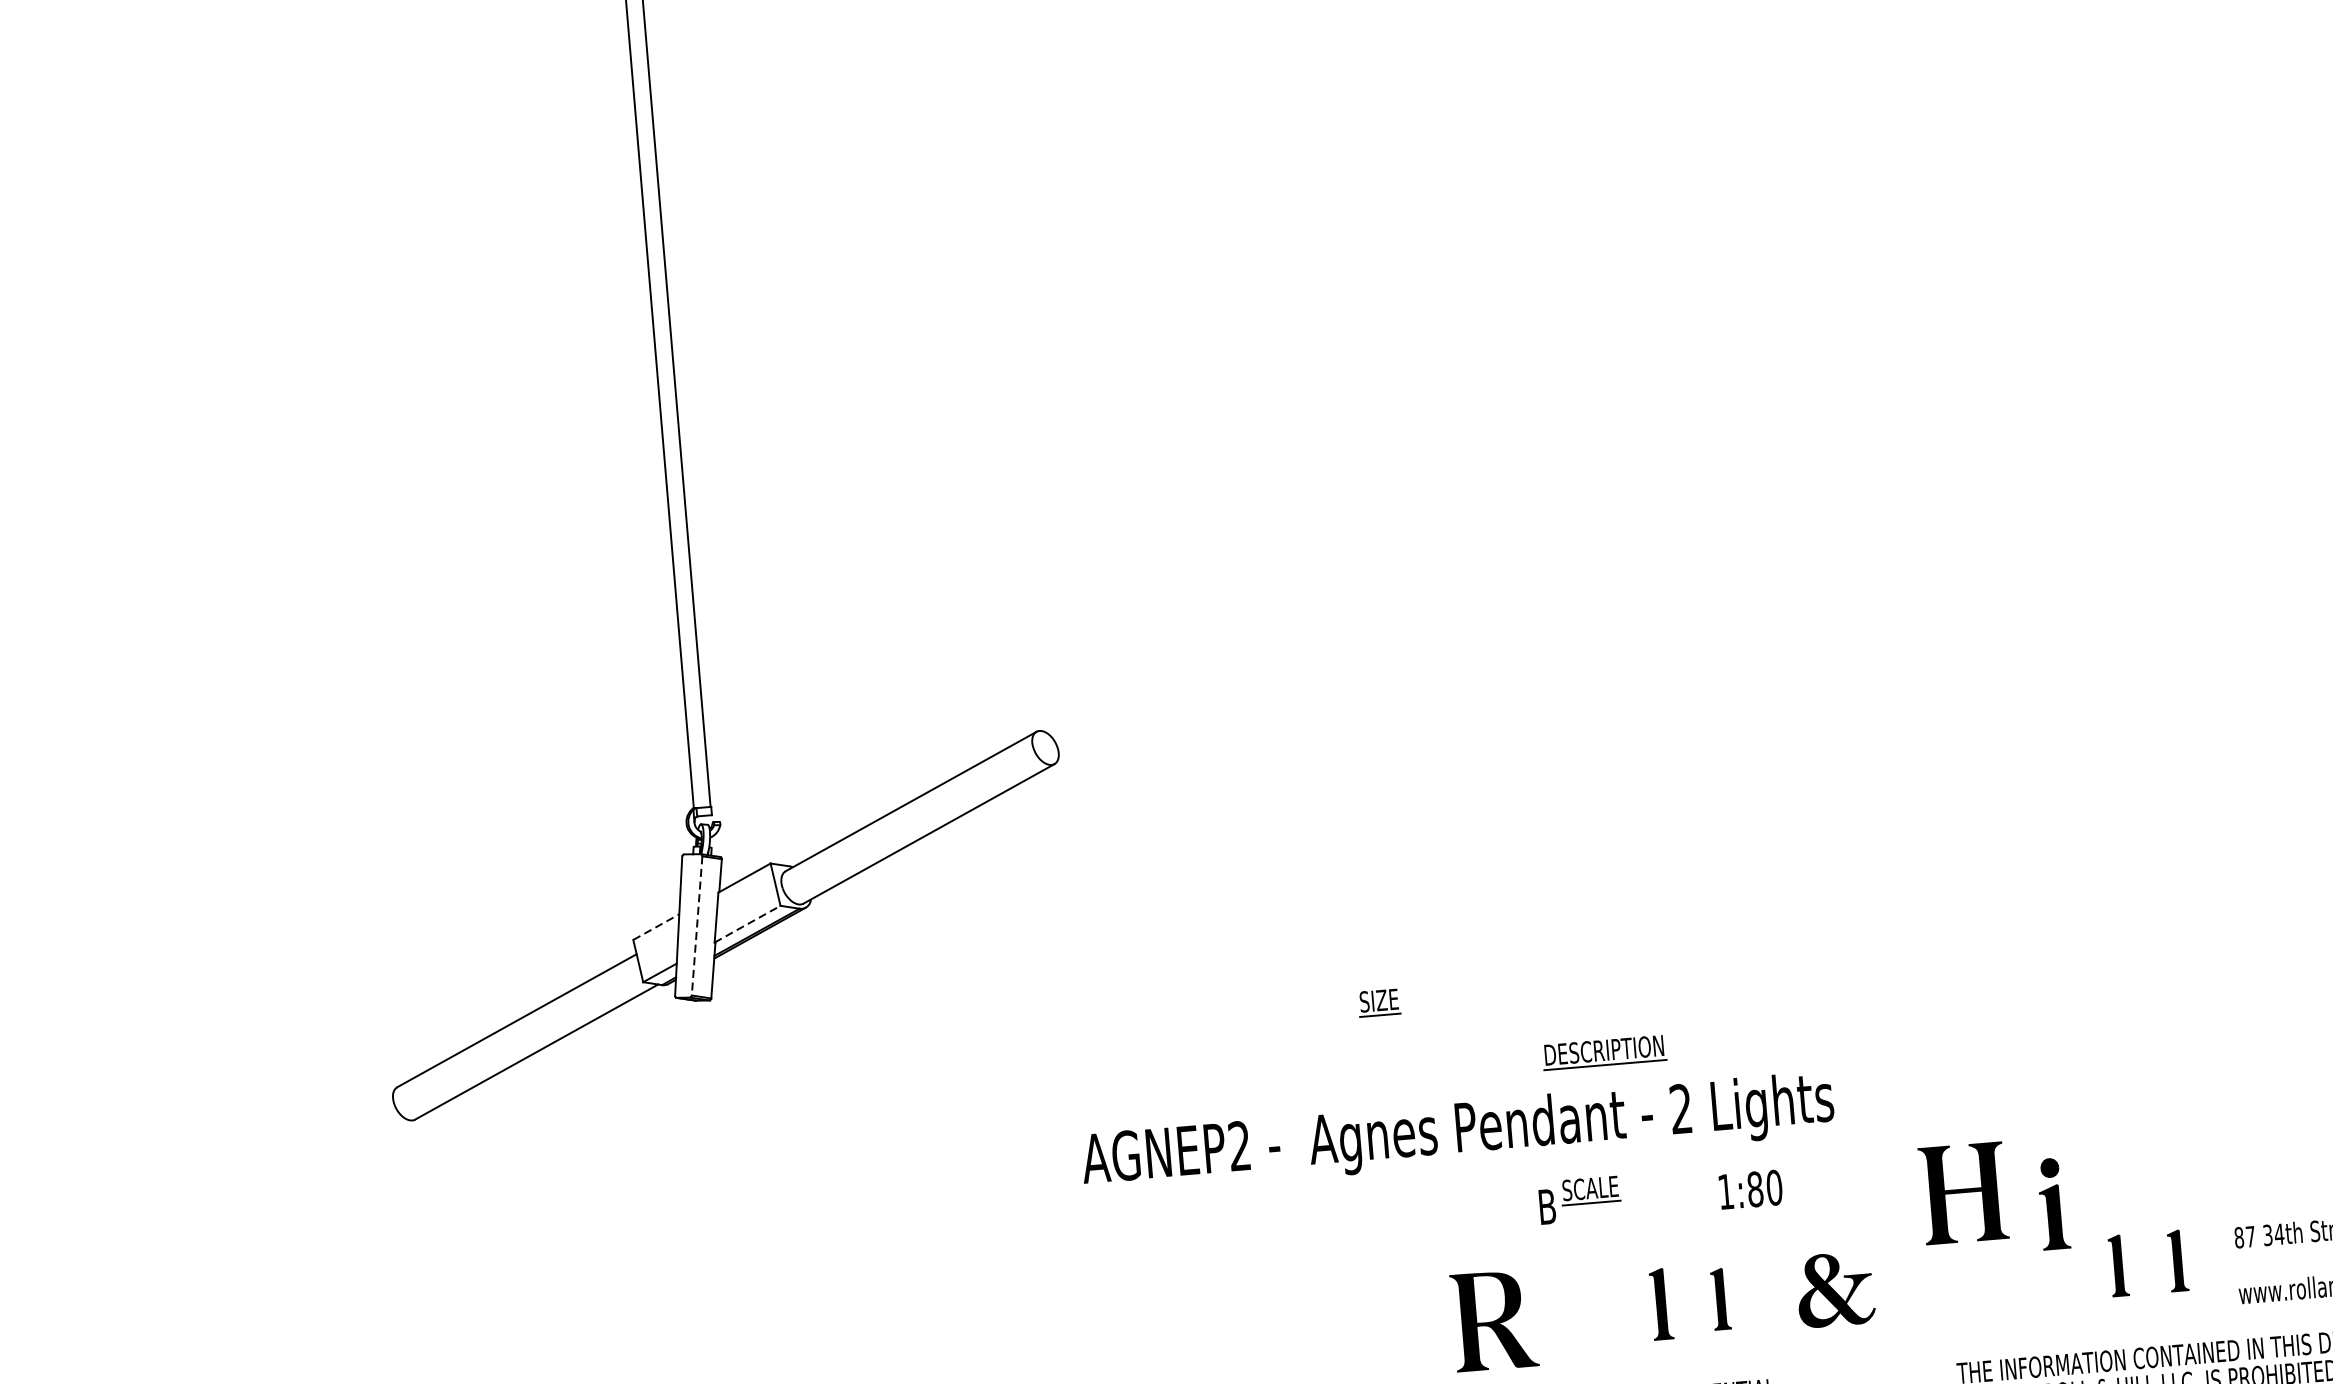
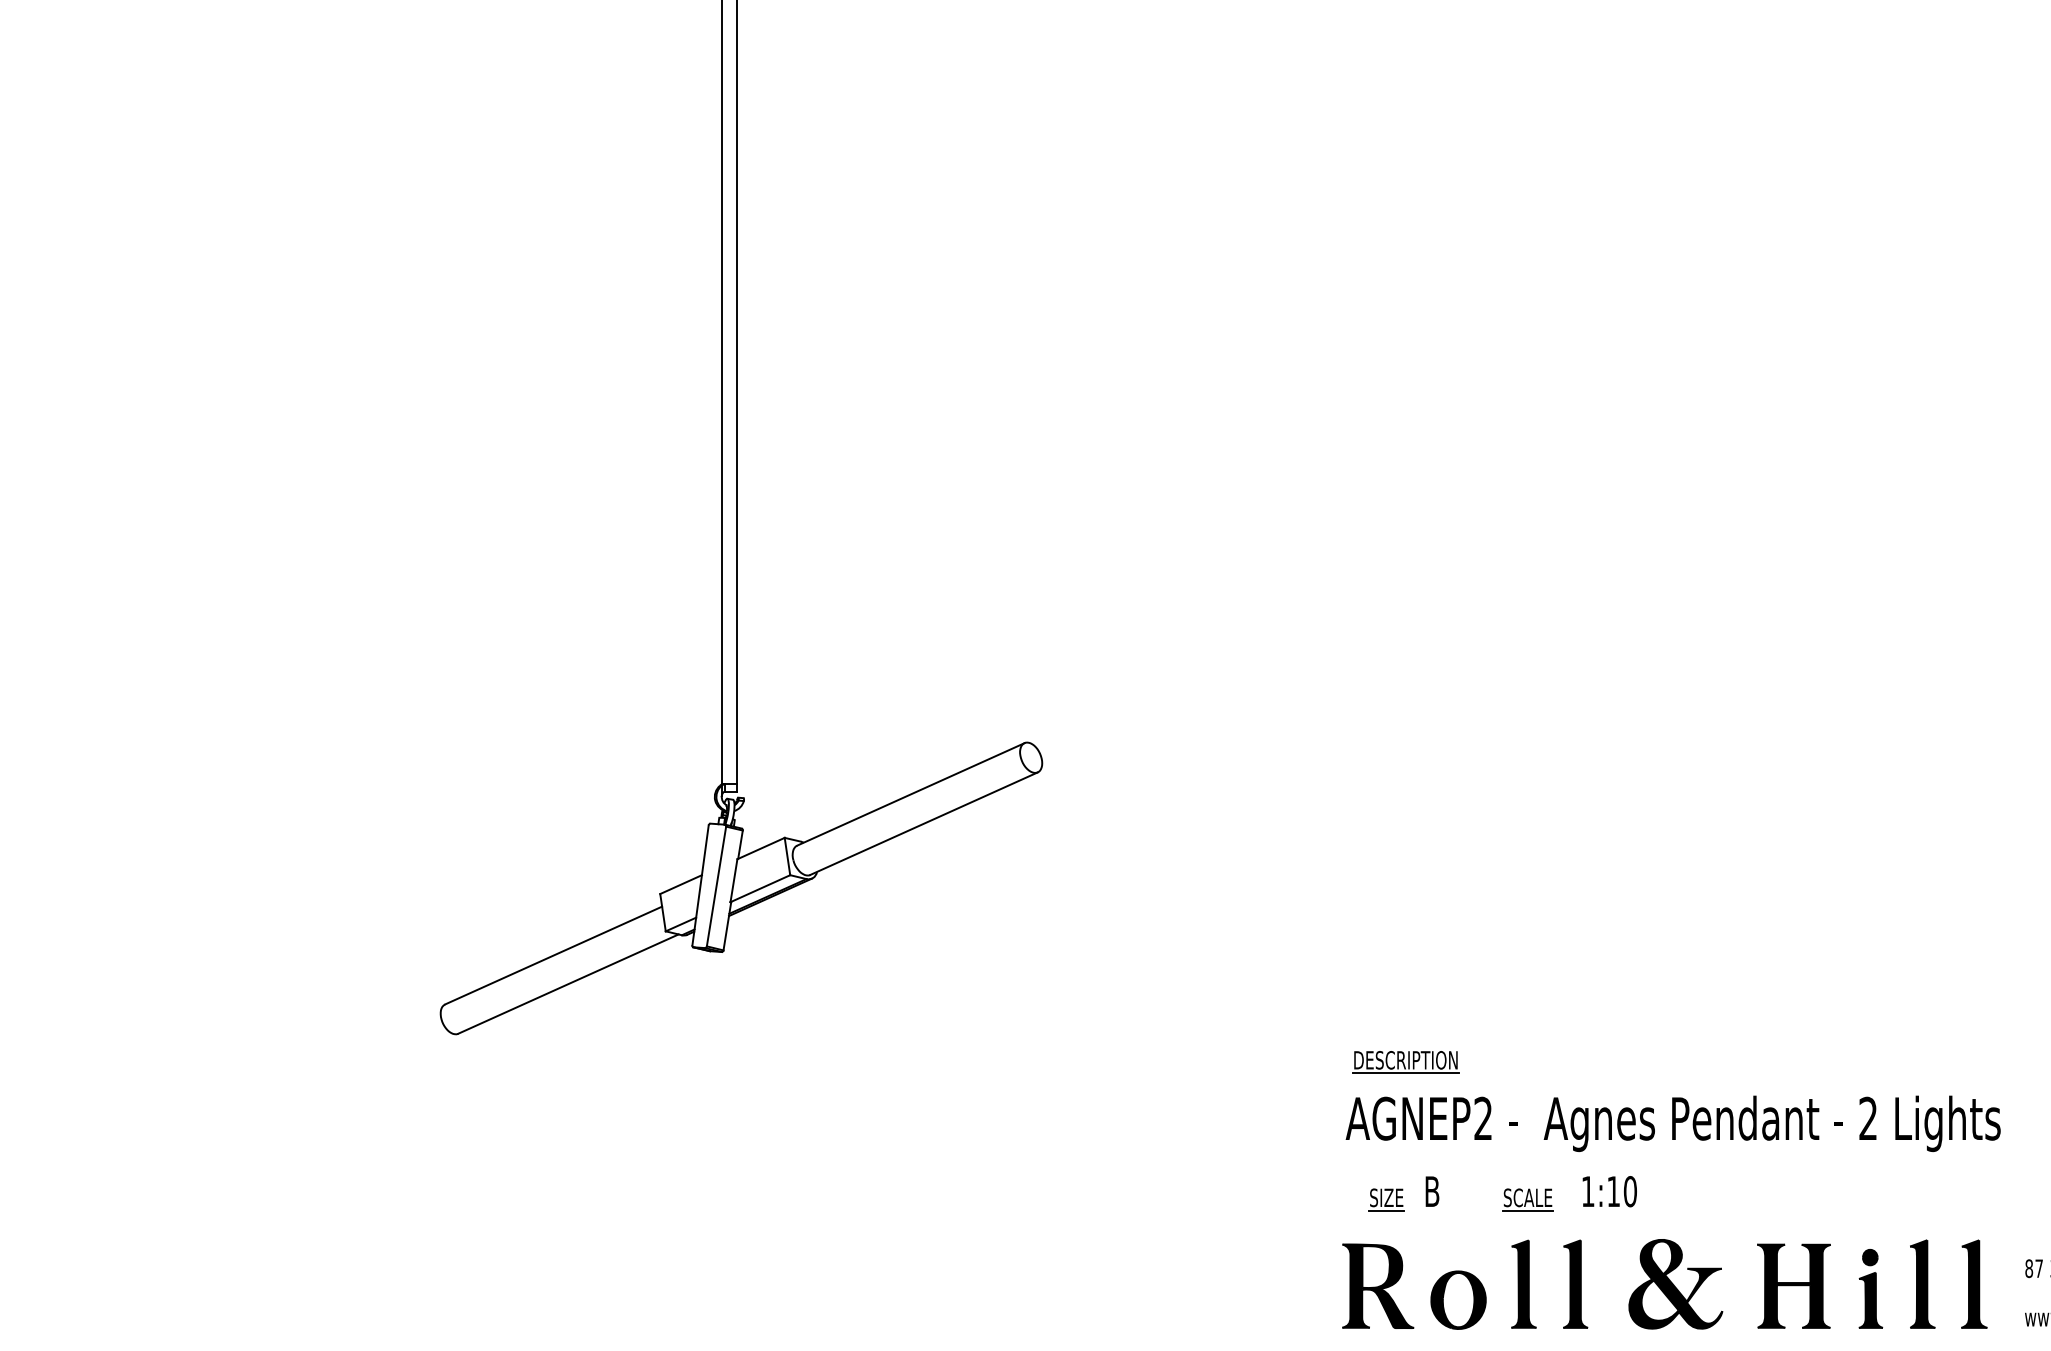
line: (747, 923) -> (760, 888), dashed -> solid
line: (697, 925) -> (716, 886), dashed -> solid
line: (656, 926) -> (681, 884), dashed -> solid
part: (1379, 1002) -> (1386, 1199), moved
part: (1603, 1052) -> (1405, 1062), moved
text: (1457, 1133) -> (1672, 1123), moved
text: (1755, 1189) -> (1613, 1191), 1:80 -> 1:10
part: (1590, 1190) -> (1527, 1199), moved
part: (1963, 1192) -> (1793, 1285), moved
part: (2053, 1203) -> (1870, 1288), moved
part: (2177, 1260) -> (1974, 1283), size x1.67
part: (2118, 1265) -> (1922, 1283), size x1.67
part: (1835, 1289) -> (1675, 1284), size x1.43
part: (1720, 1298) -> (1575, 1283), size x1.67
part: (1660, 1303) -> (1523, 1283), size x1.43
part: (1587, 1328) -> (1458, 1299), added

